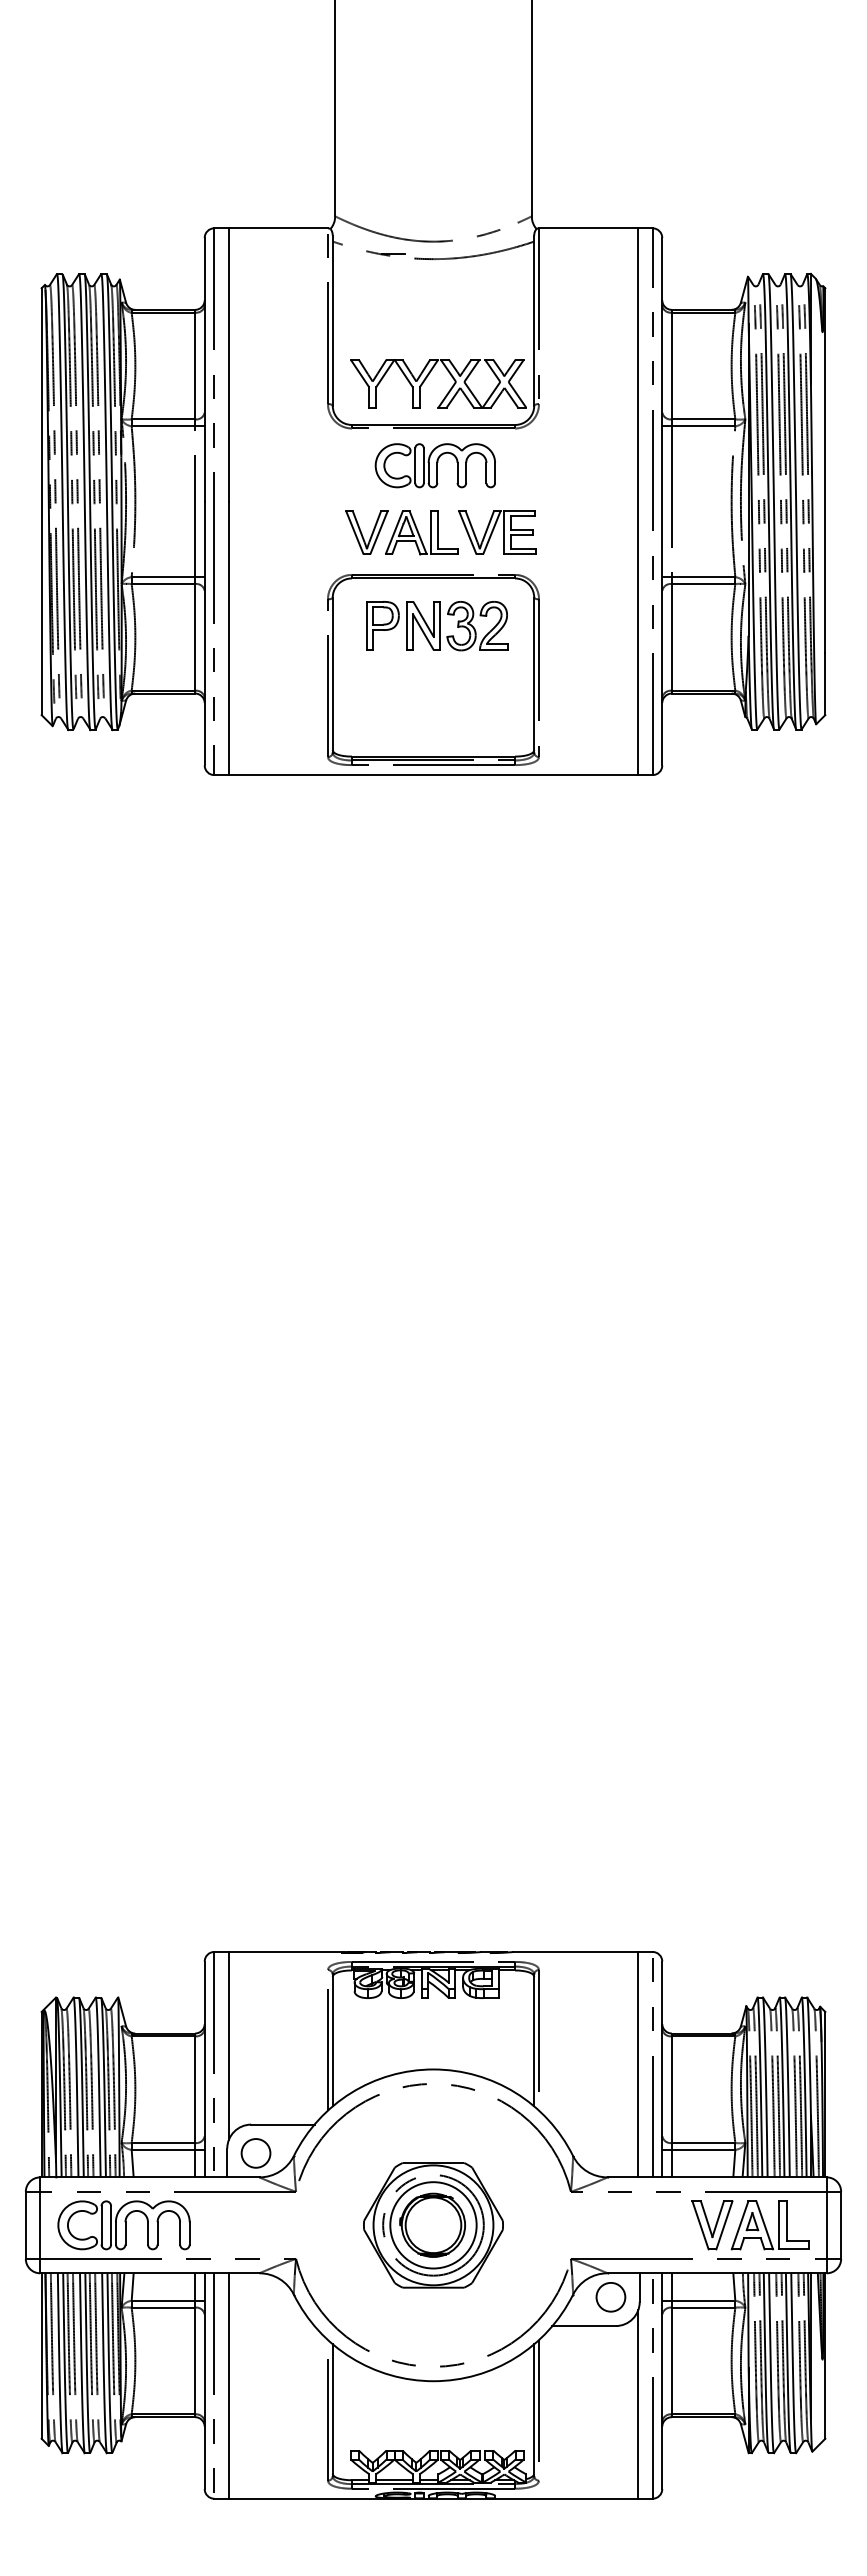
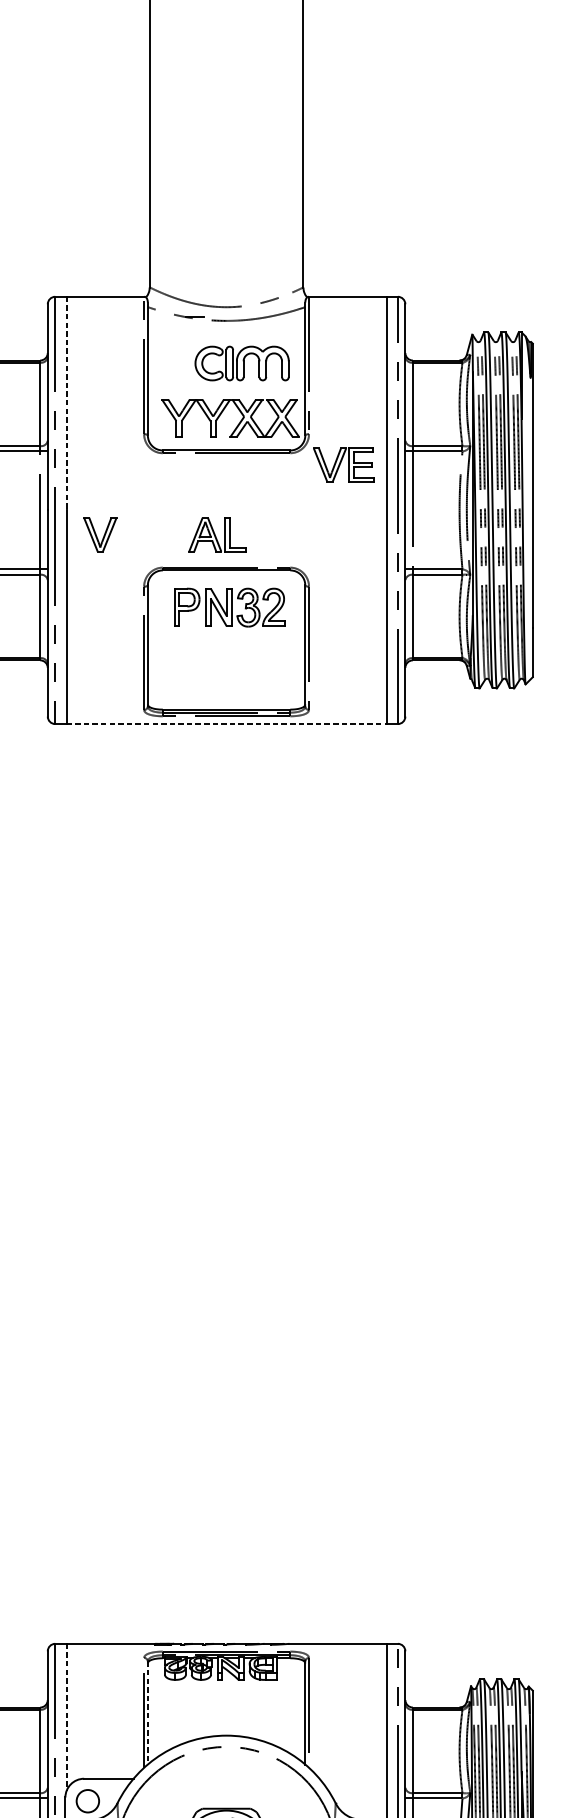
line: (228, 365) -> (66, 403), solid -> dashed
part: (434, 465) -> (241, 363), moved
part: (366, 532) -> (99, 534), moved
part: (497, 532) -> (343, 464), moved
line: (433, 775) -> (226, 724), solid -> dashed
line: (332, 2040) -> (147, 1713), solid -> dashed
line: (228, 2046) -> (66, 1717), solid -> dashed

